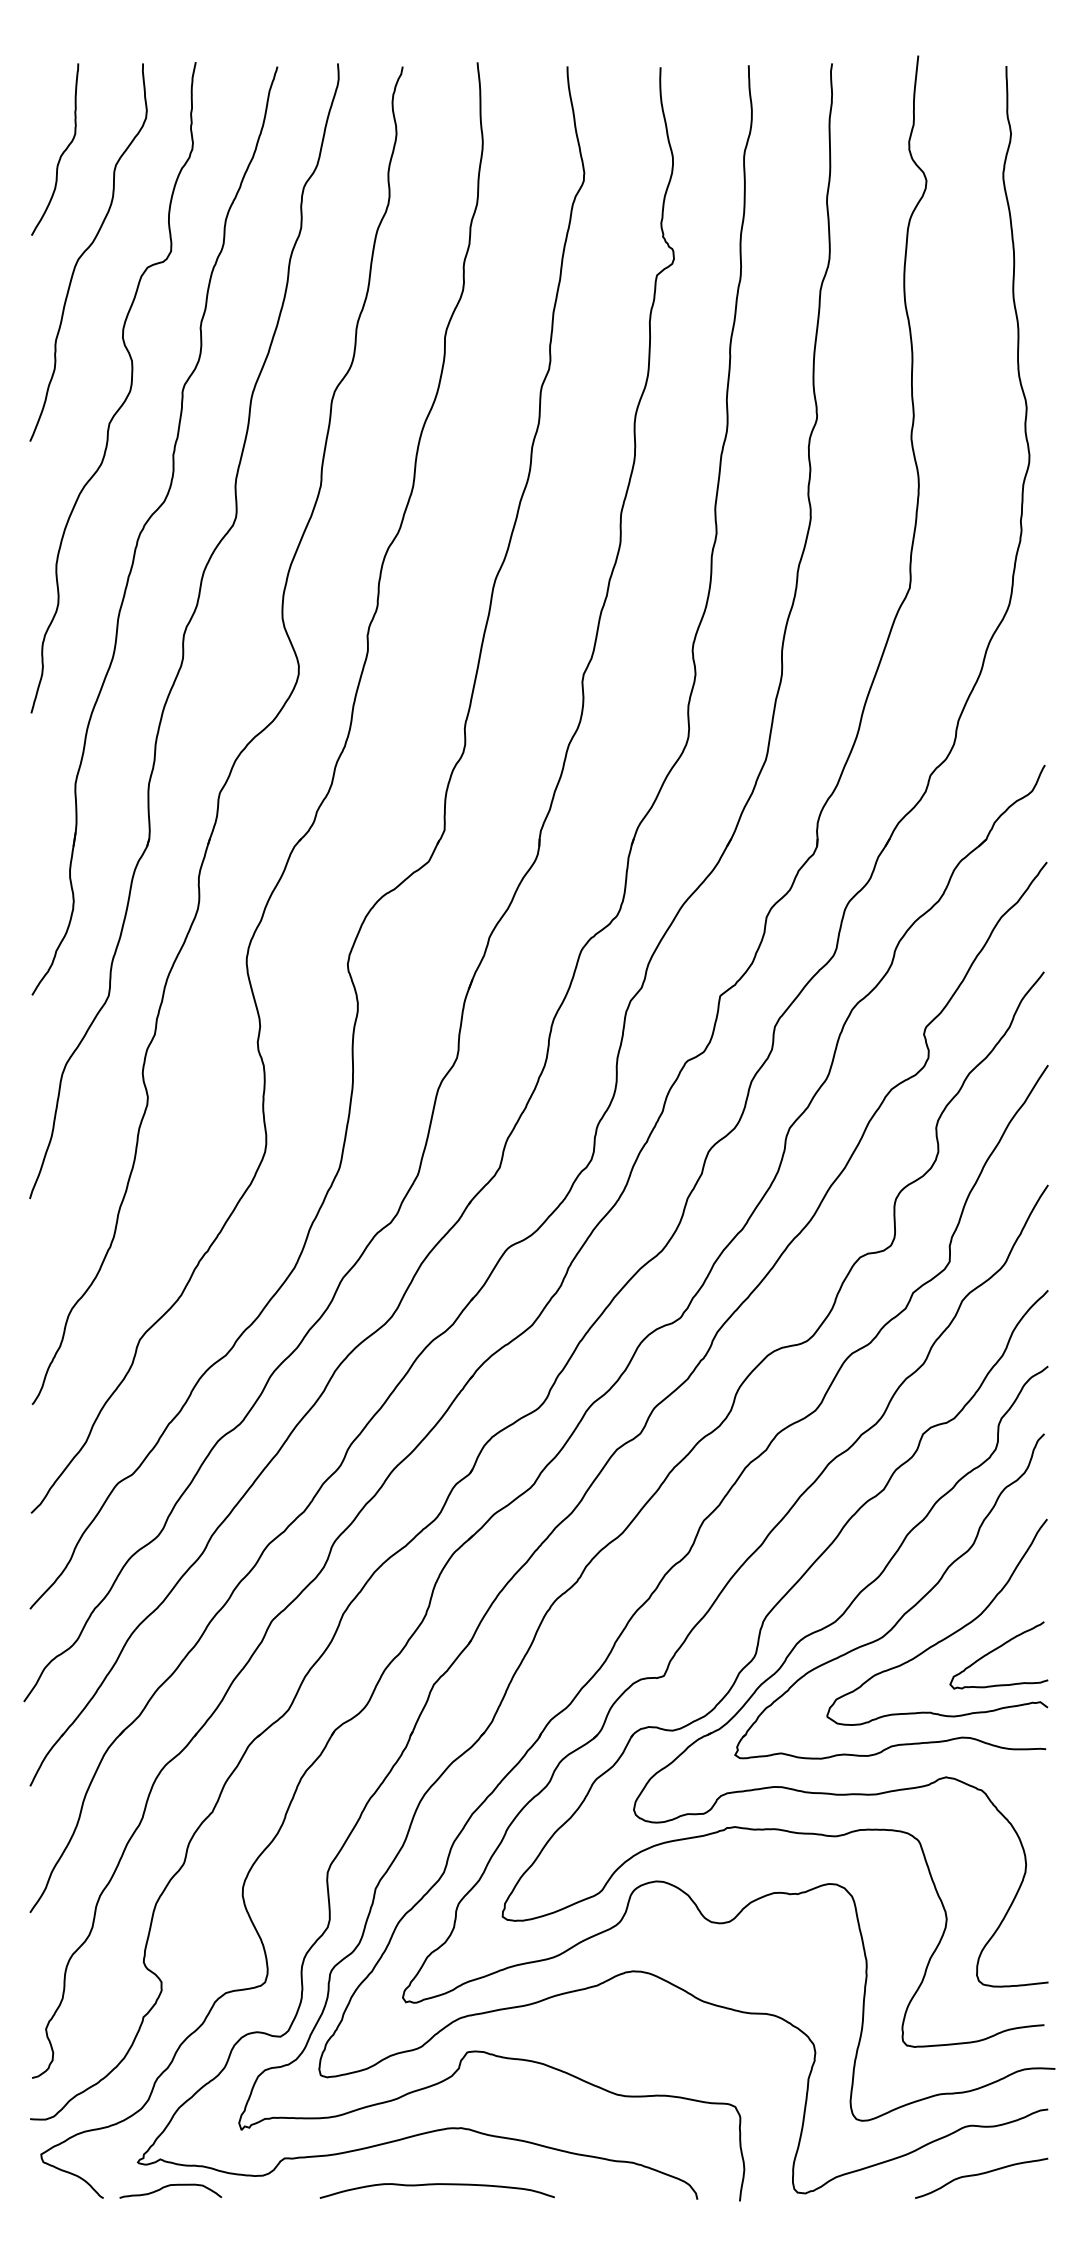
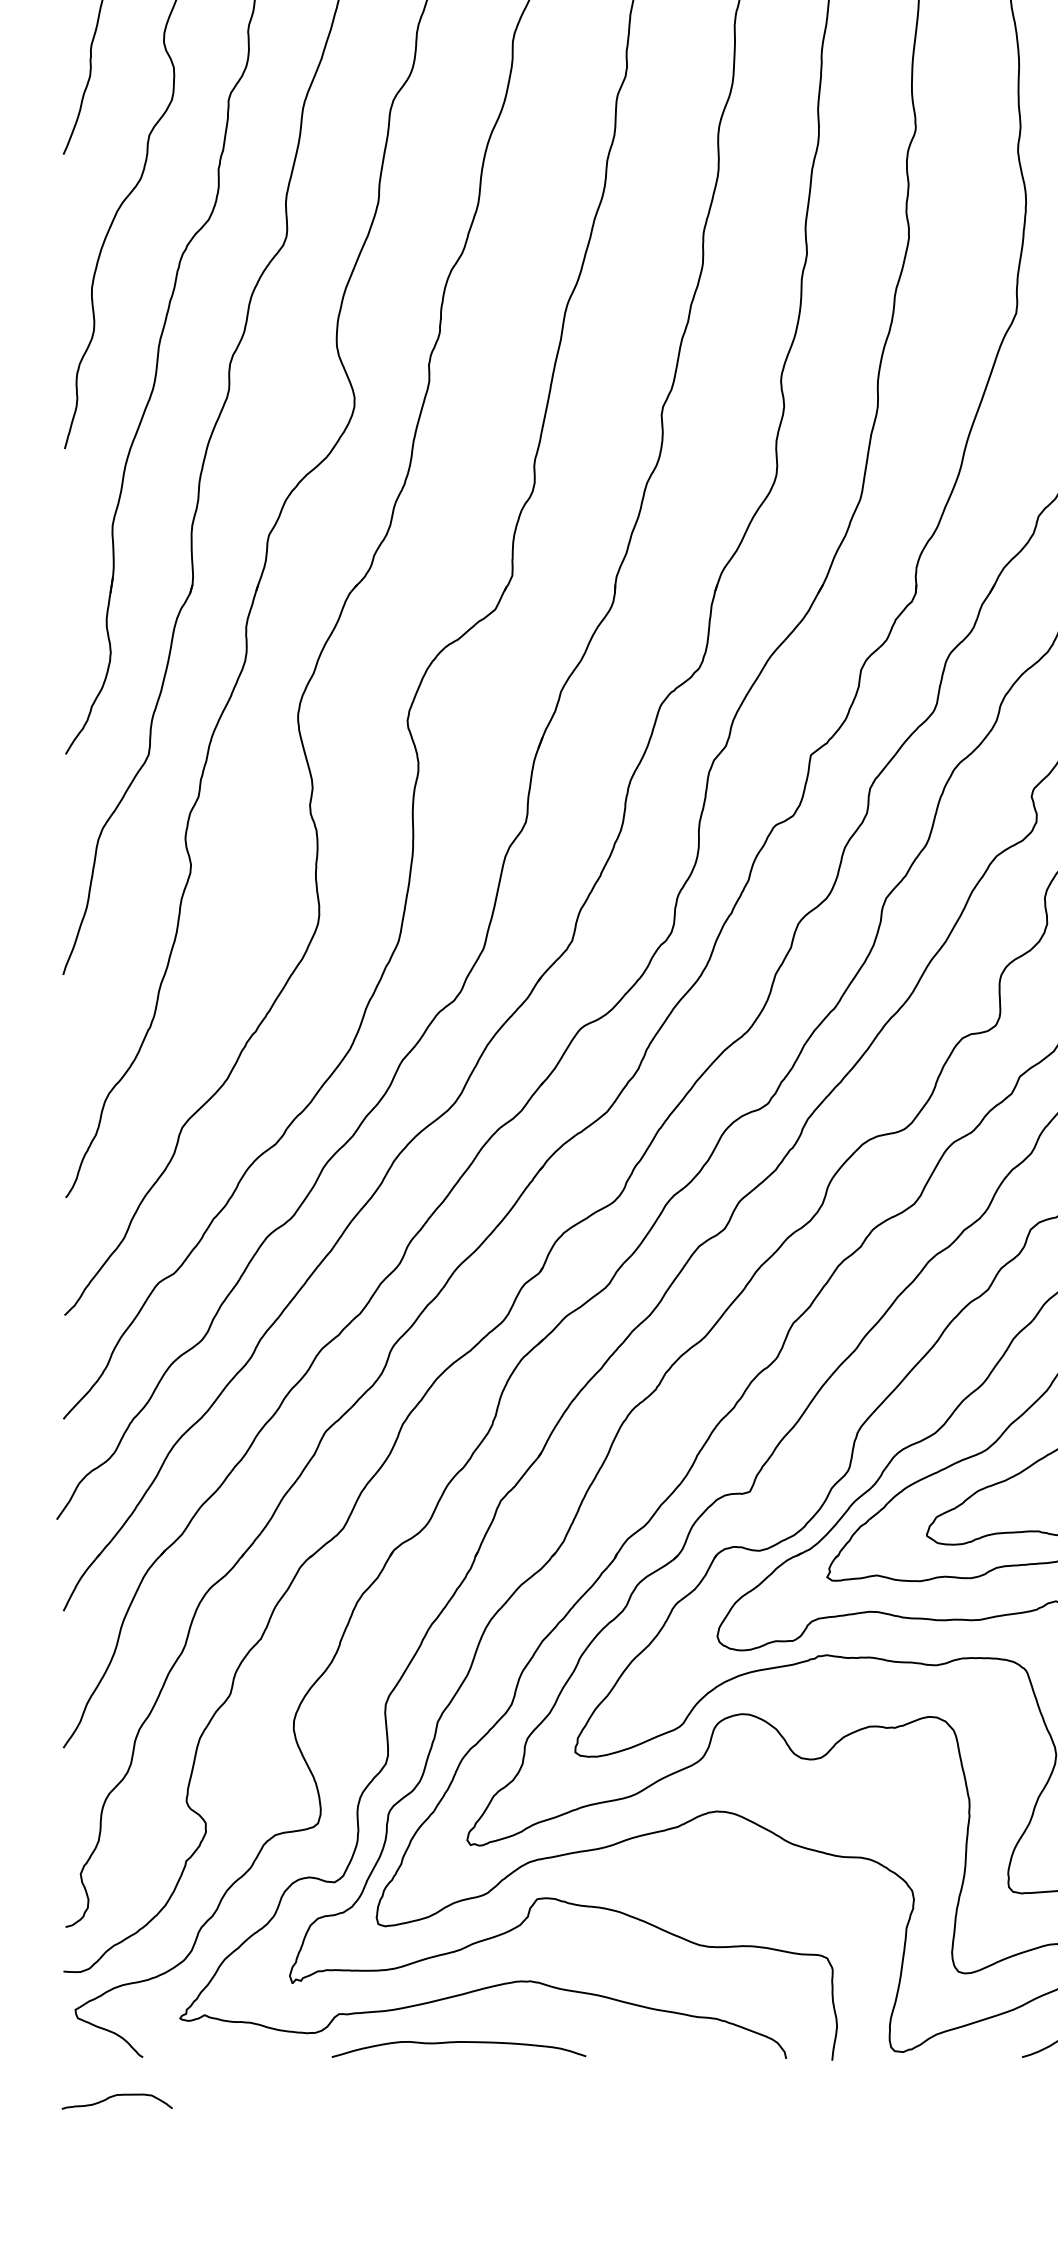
curve: (435, 2185) -> (457, 2043), moved
curve: (170, 2186) -> (116, 2096), moved

